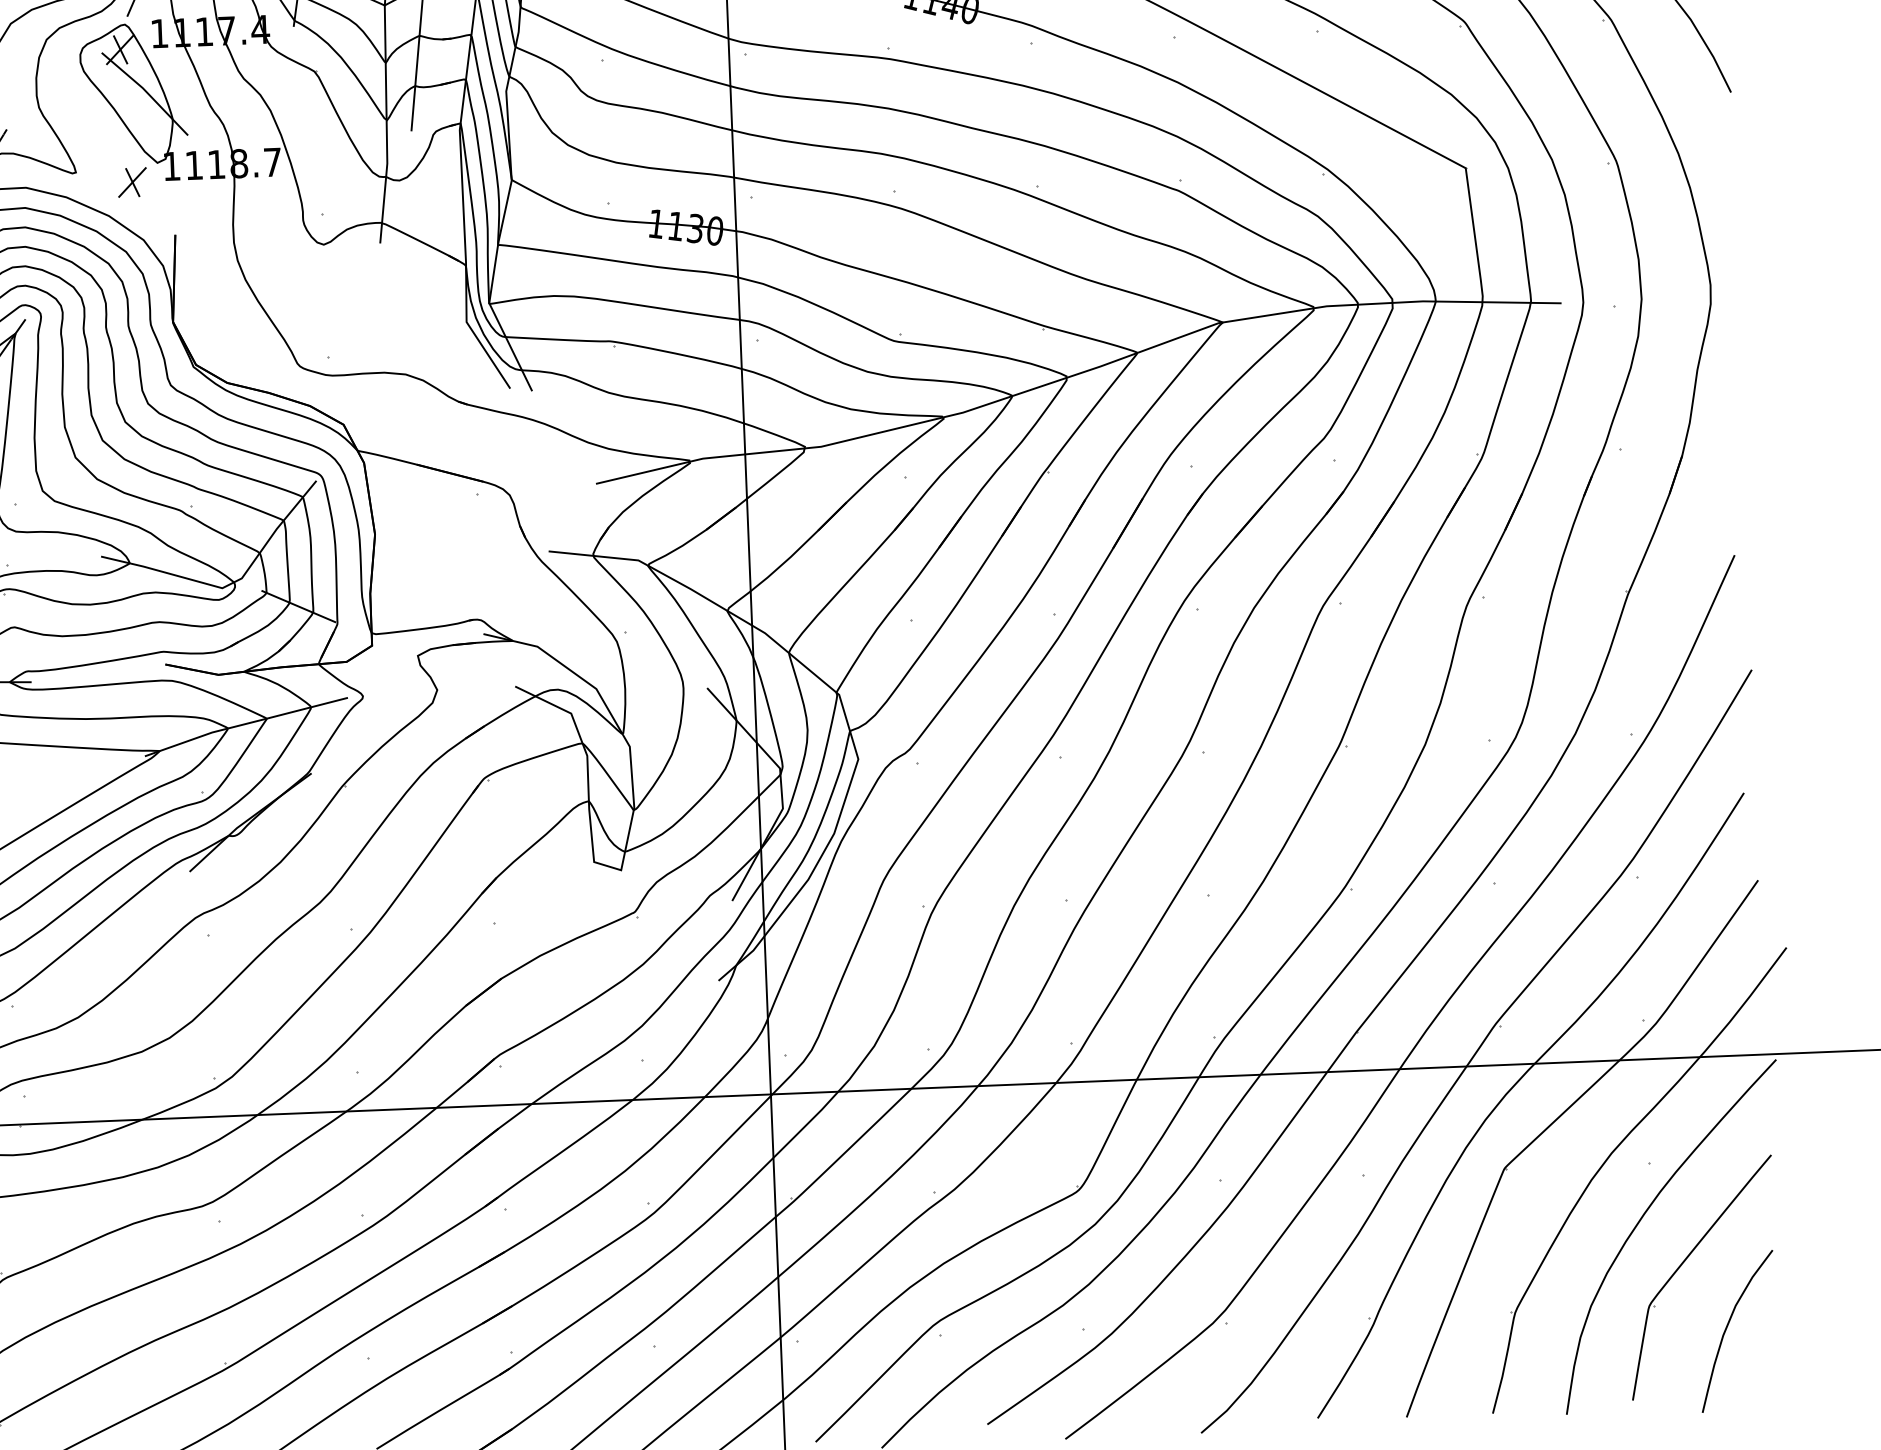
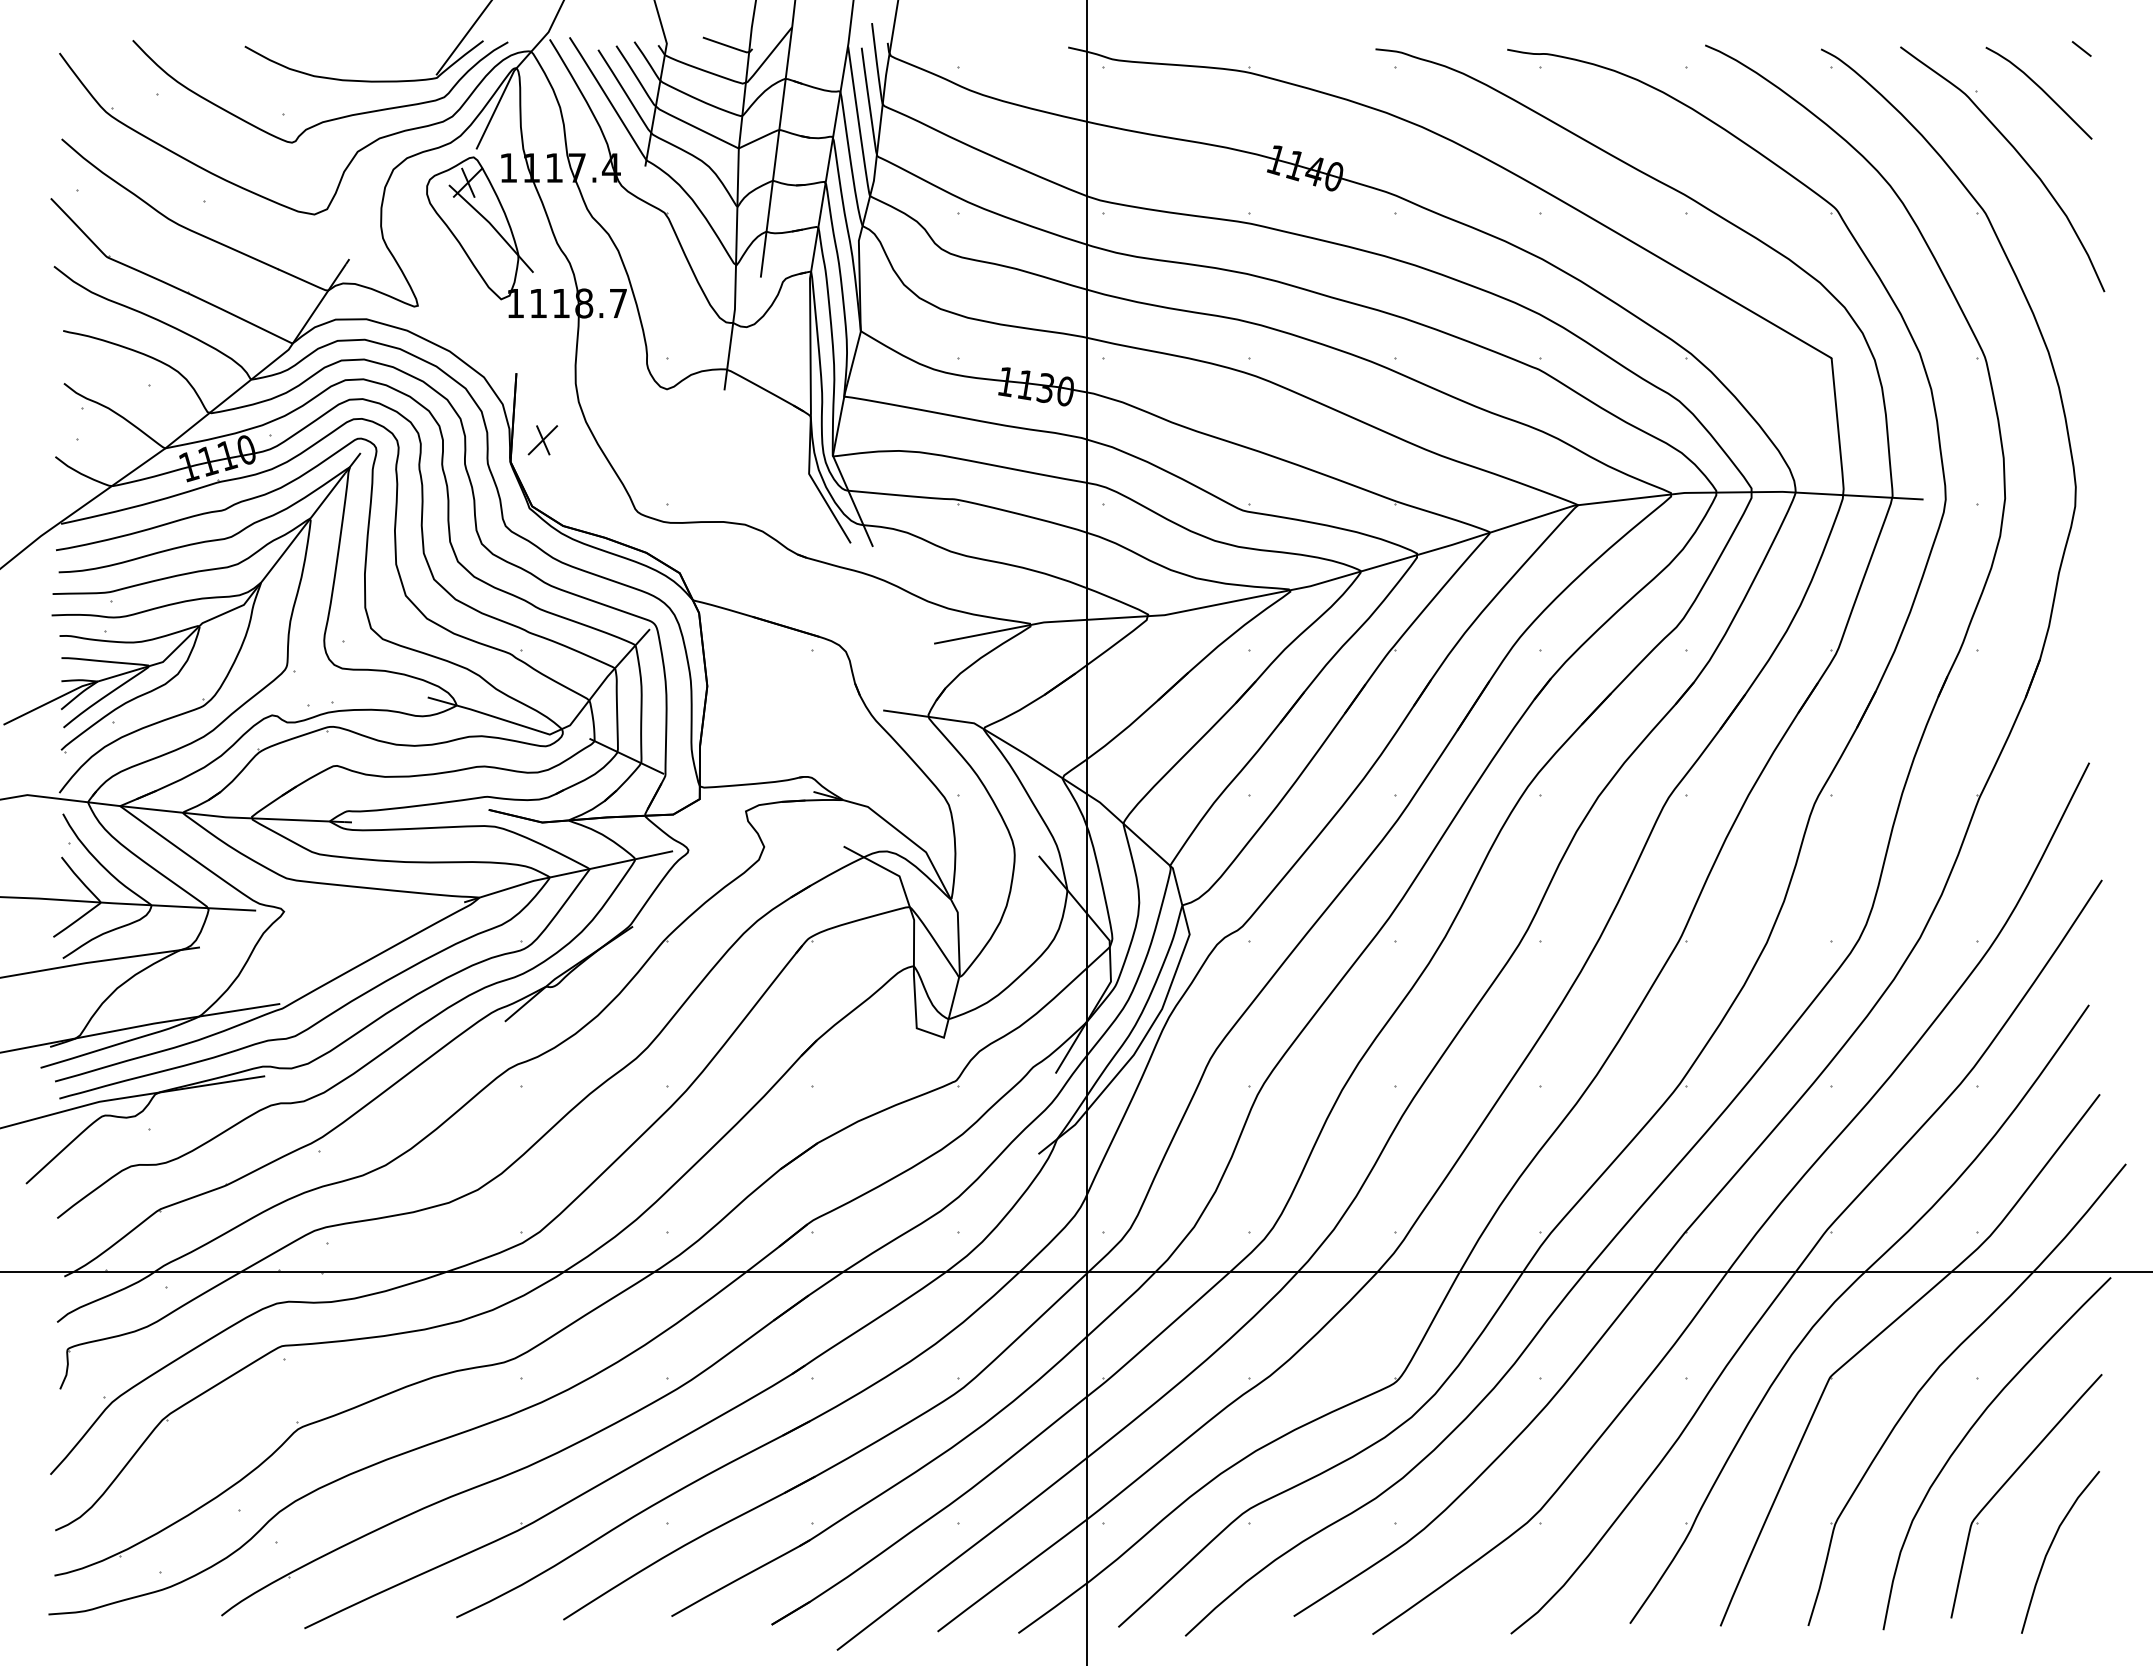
part: (132, 182) -> (542, 440), moved

